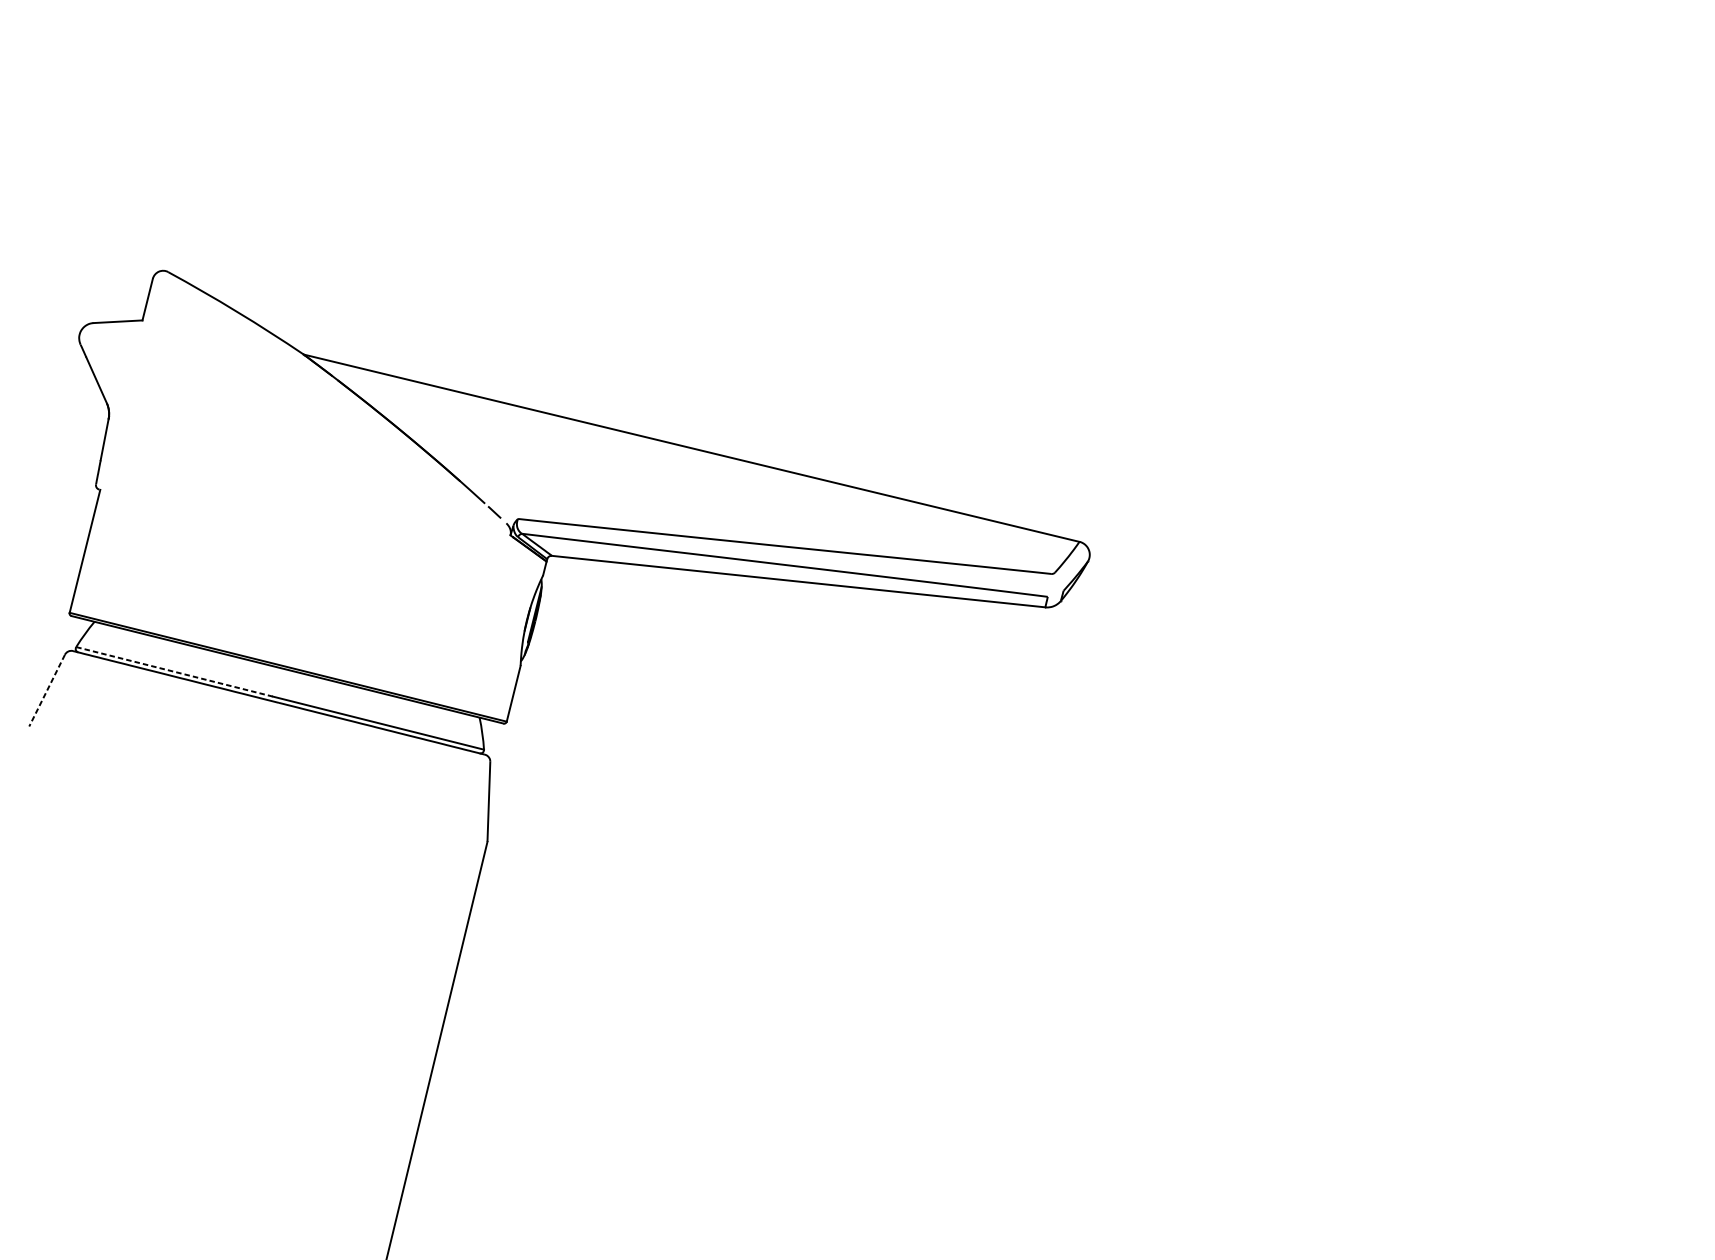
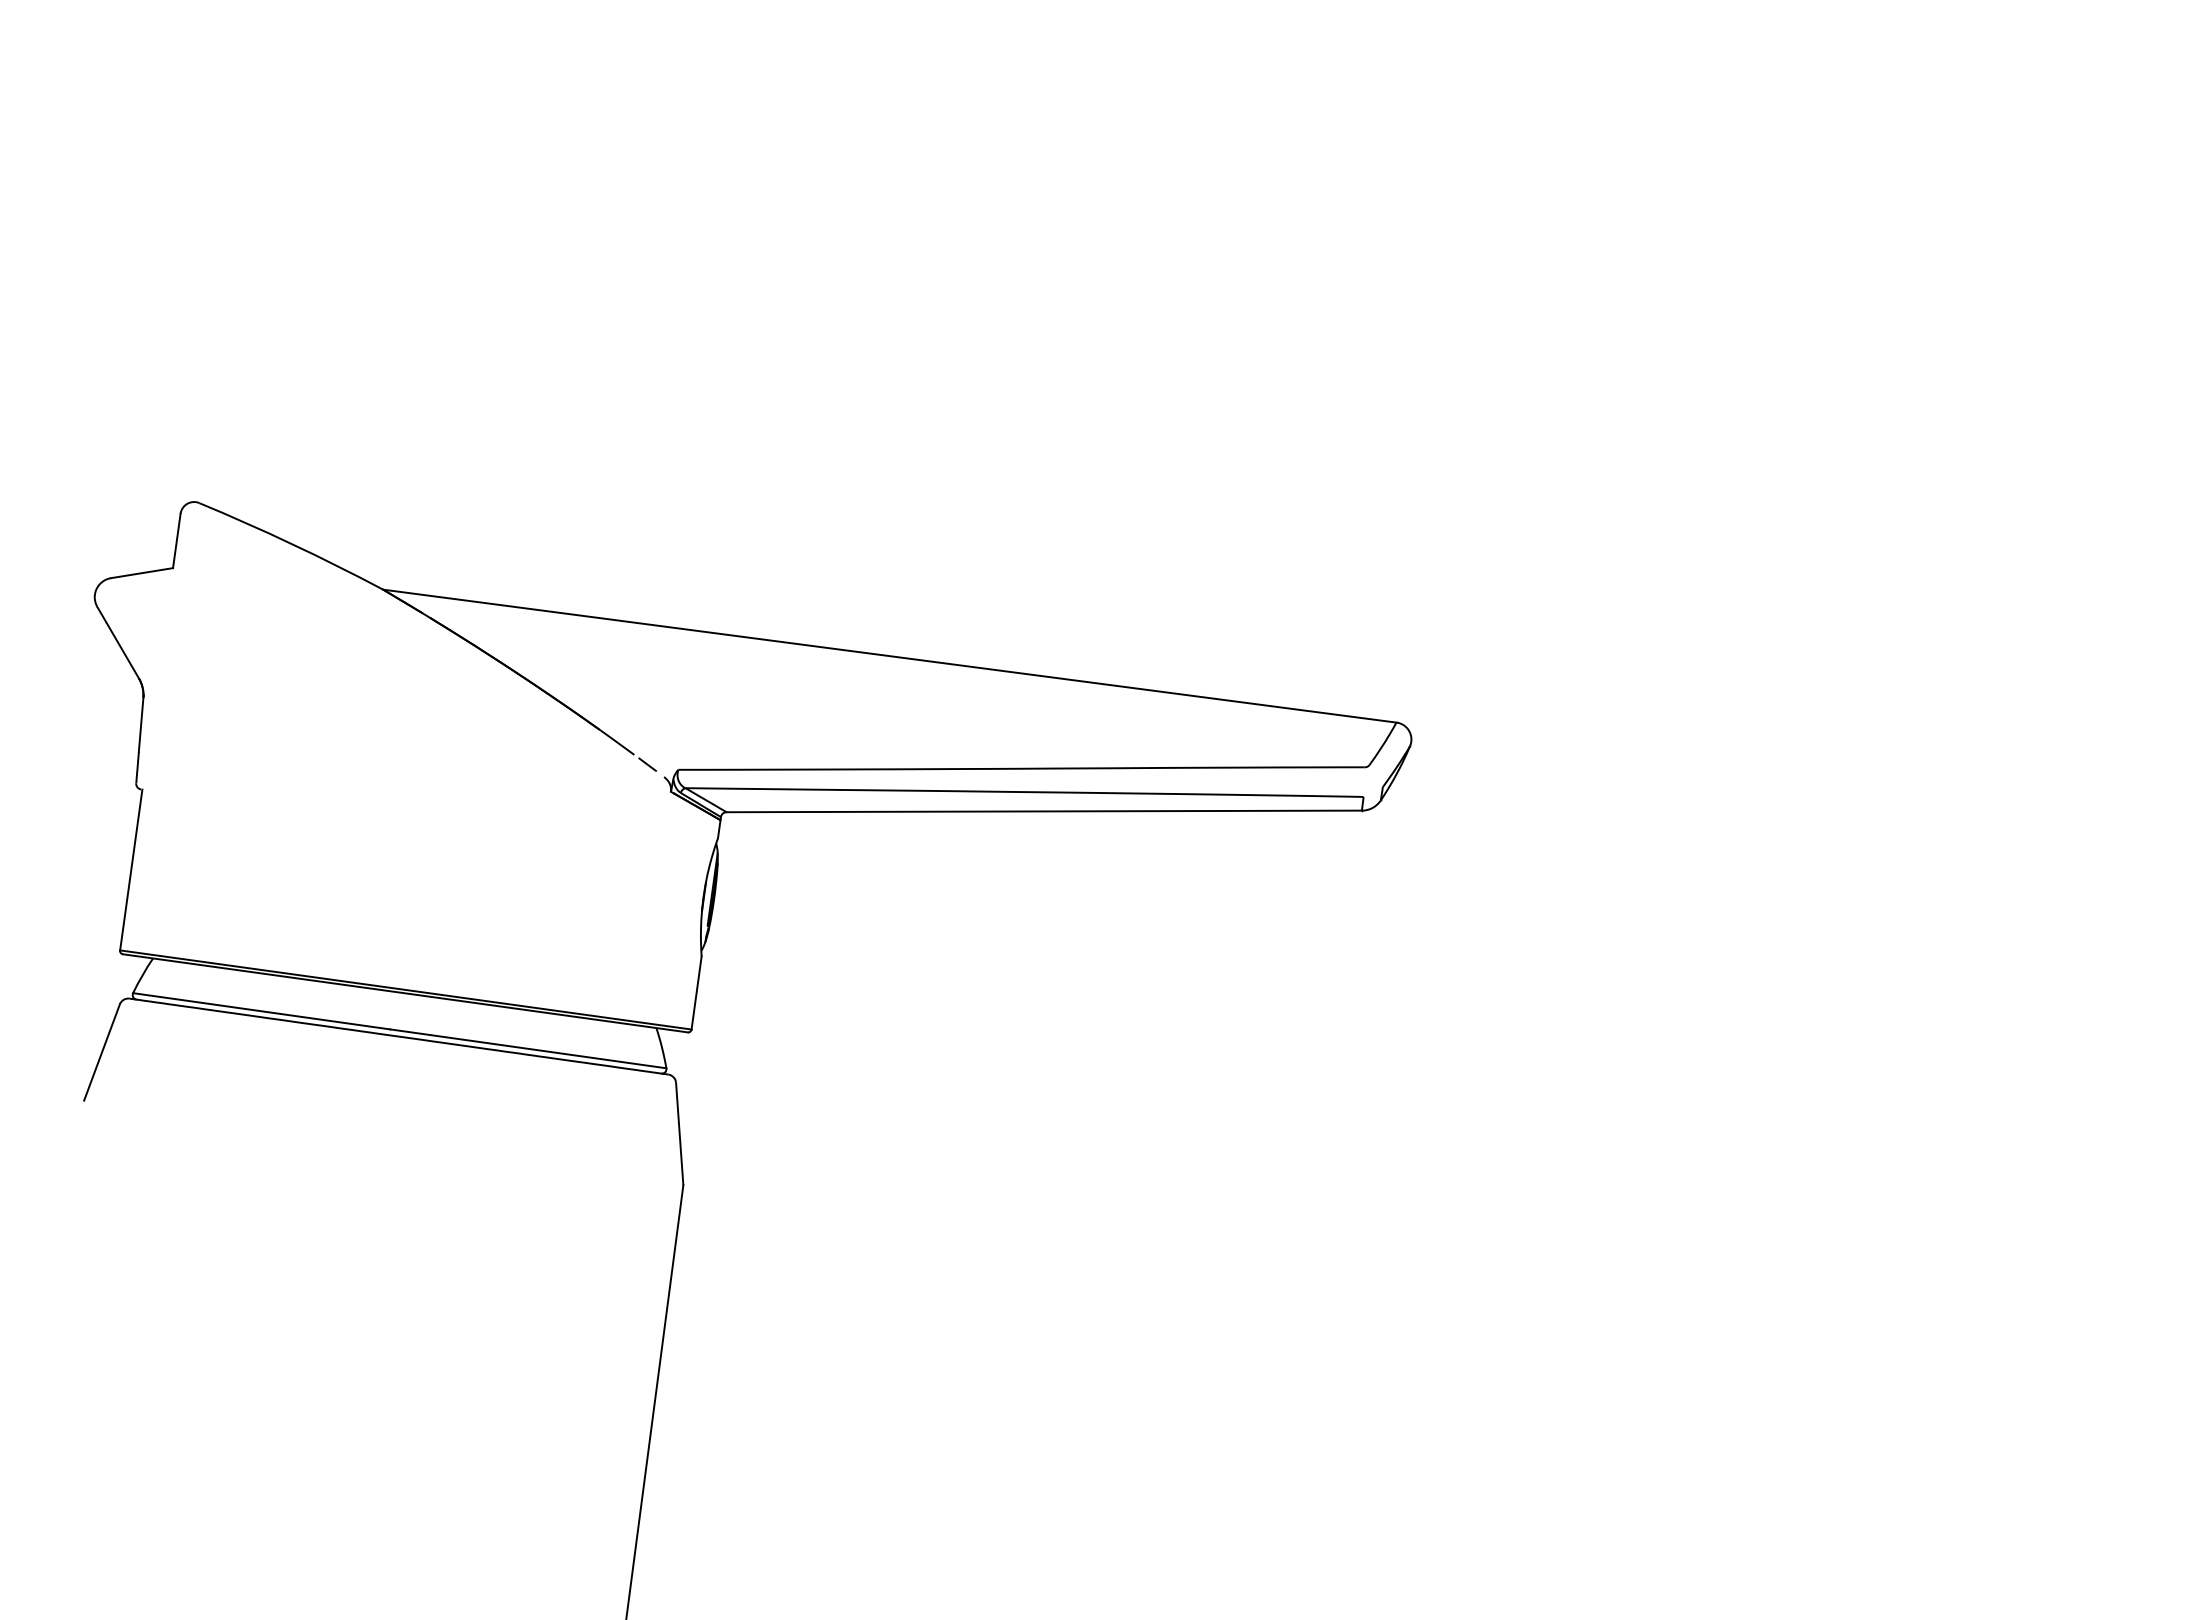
line: (174, 671) -> (261, 1011), dashed -> solid
line: (46, 691) -> (101, 1053), dashed -> solid

